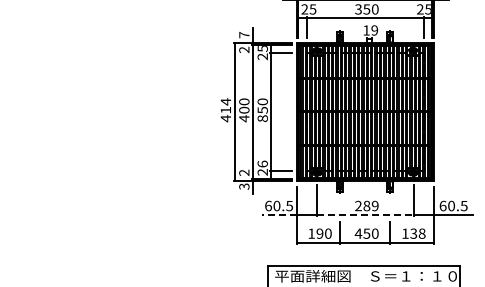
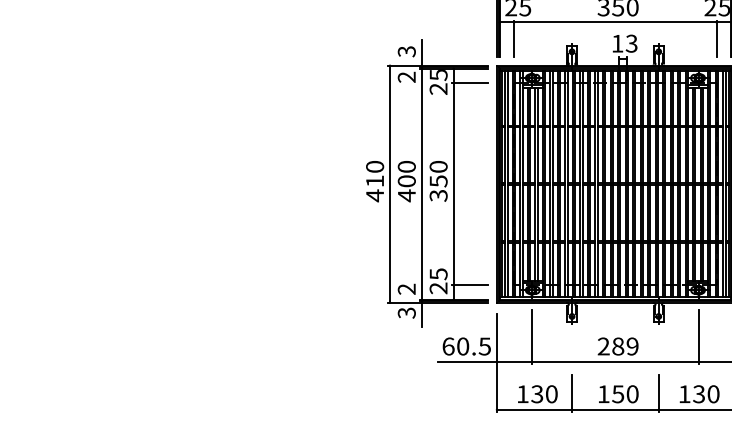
text: (374, 30) -> (631, 43), 19 -> 13
text: (244, 35) -> (407, 52), 7 -> 3
text: (225, 101) -> (374, 166), 414 -> 410
text: (262, 118) -> (438, 195), 850 -> 350
text: (262, 163) -> (438, 273), 26 -> 25
line: (278, 215) -> (465, 362), dashed -> solid
line: (365, 215) -> (615, 362), dashed -> solid
text: (319, 233) -> (536, 393), 190 -> 130
text: (358, 233) -> (603, 393), 450 -> 150
text: (421, 233) -> (712, 393), 138 -> 130

